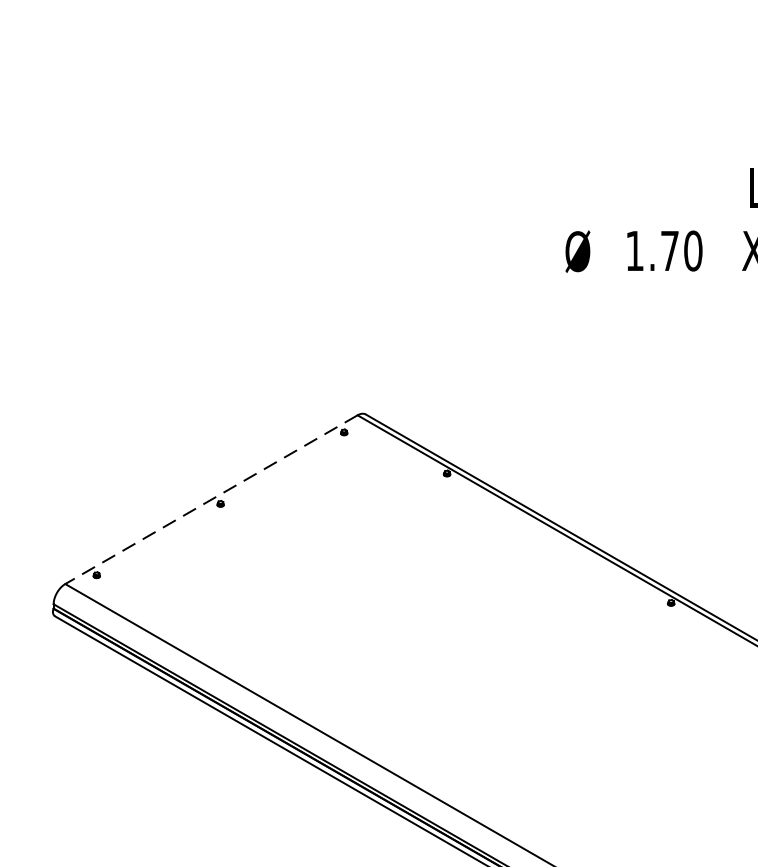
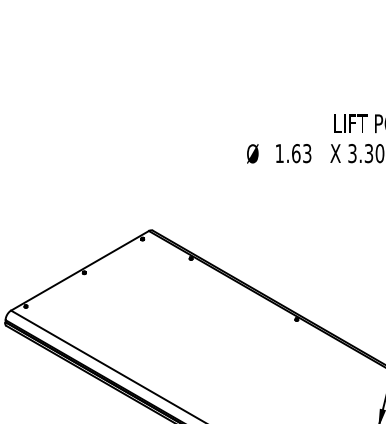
text: (681, 250) -> (301, 153), 1.70 -> 1.63
line: (212, 498) -> (80, 270), dashed -> solid

